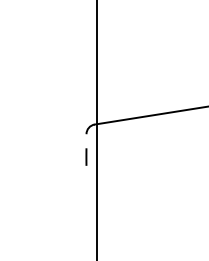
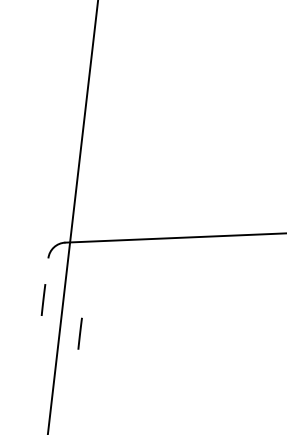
line: (108, 172) -> (80, 332), added

